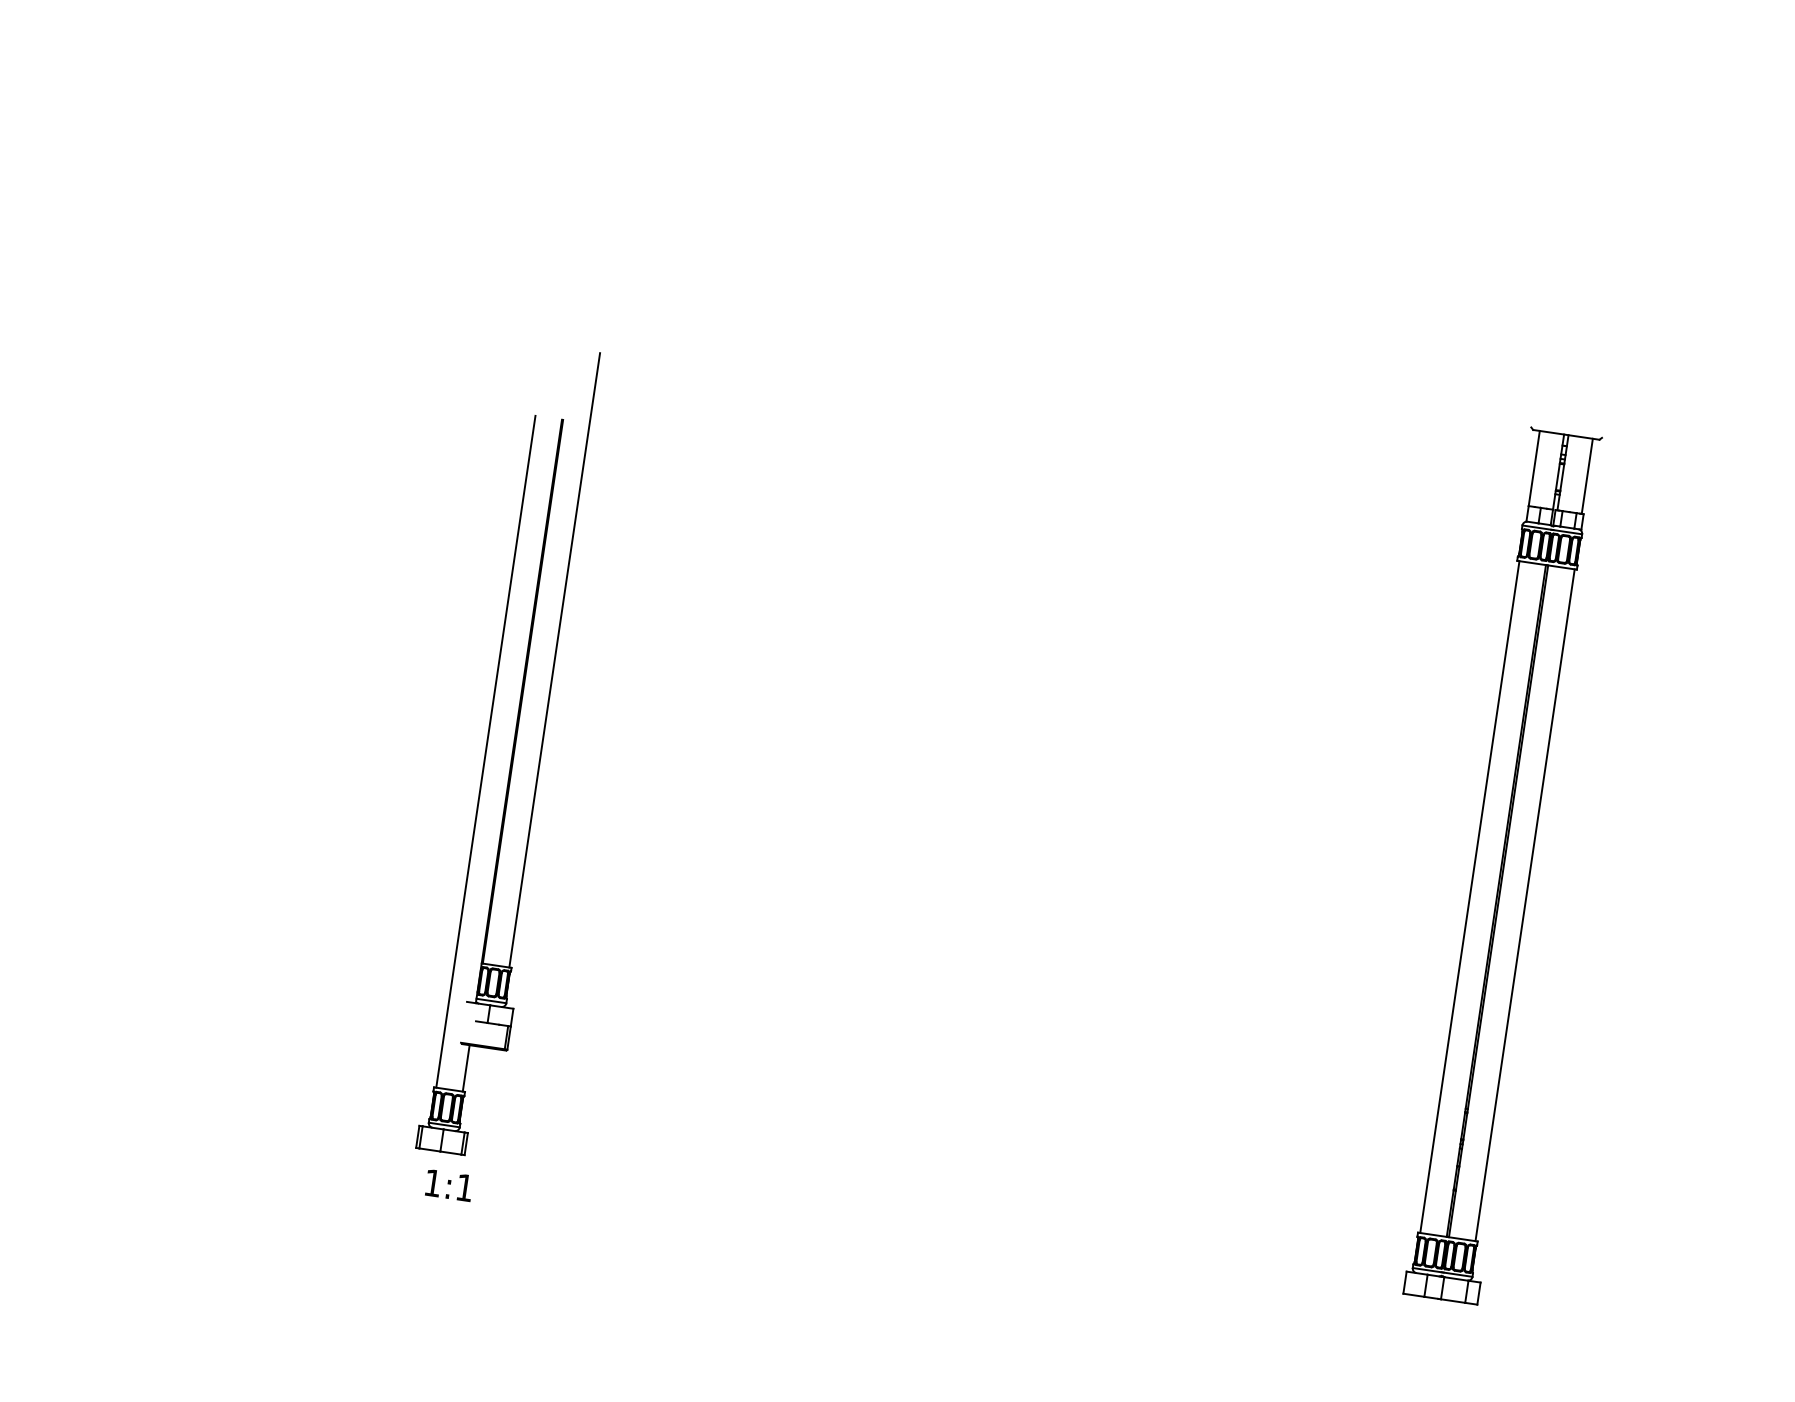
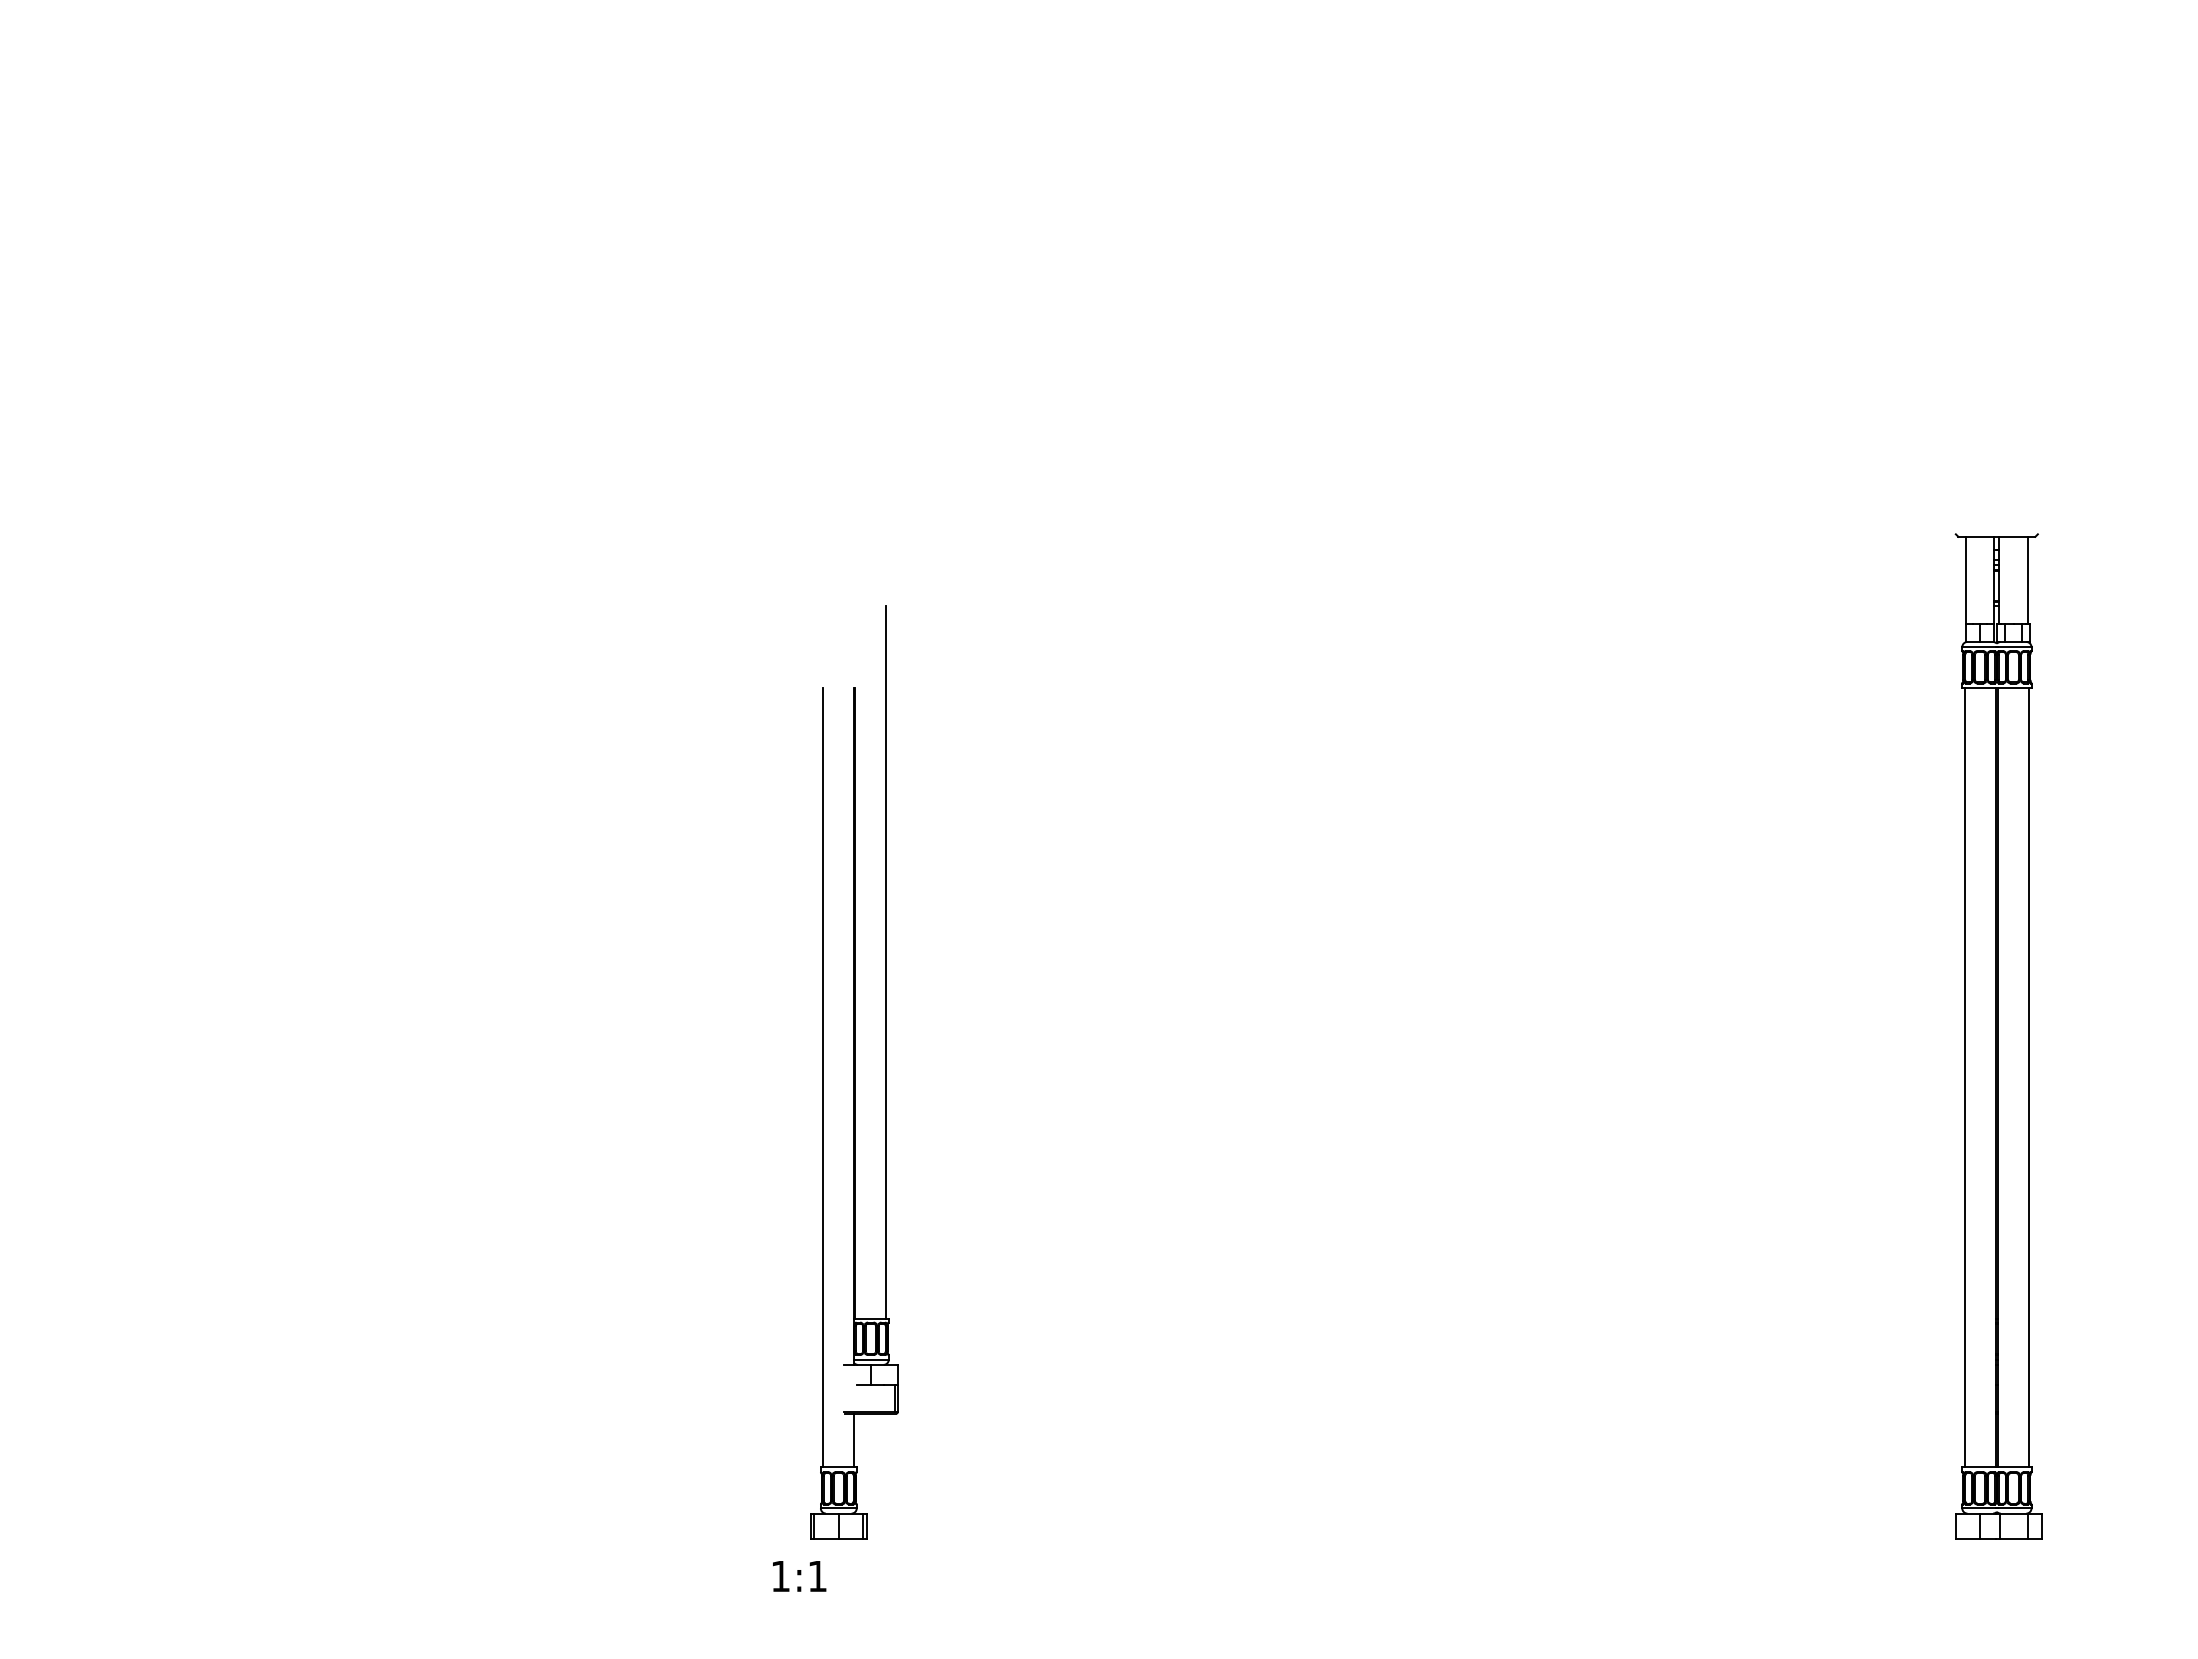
text: (449, 1185) -> (799, 1576), moved

